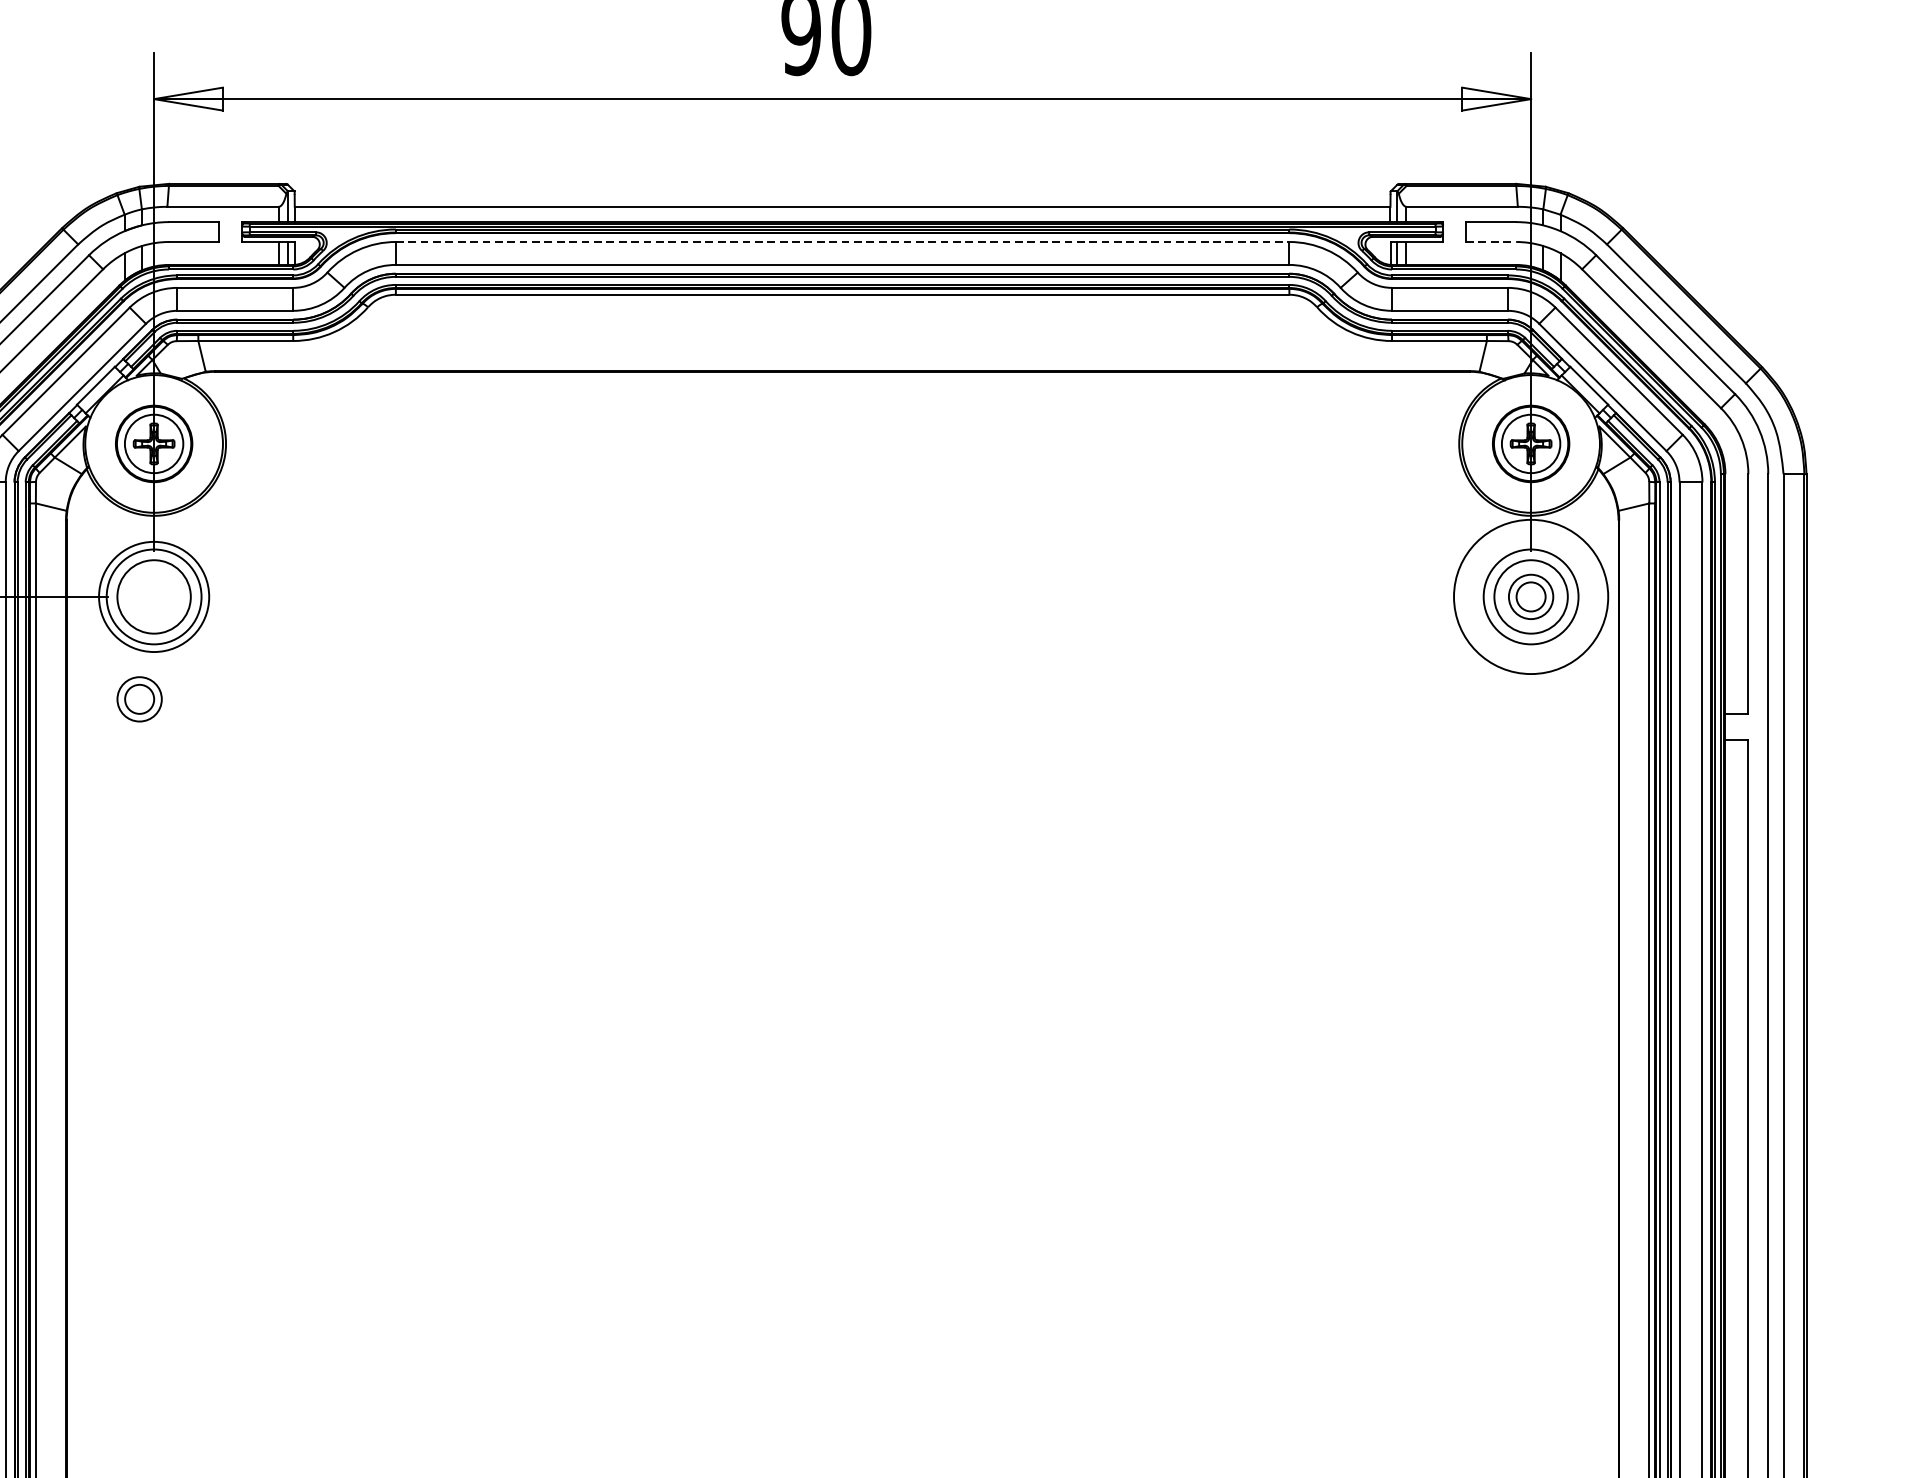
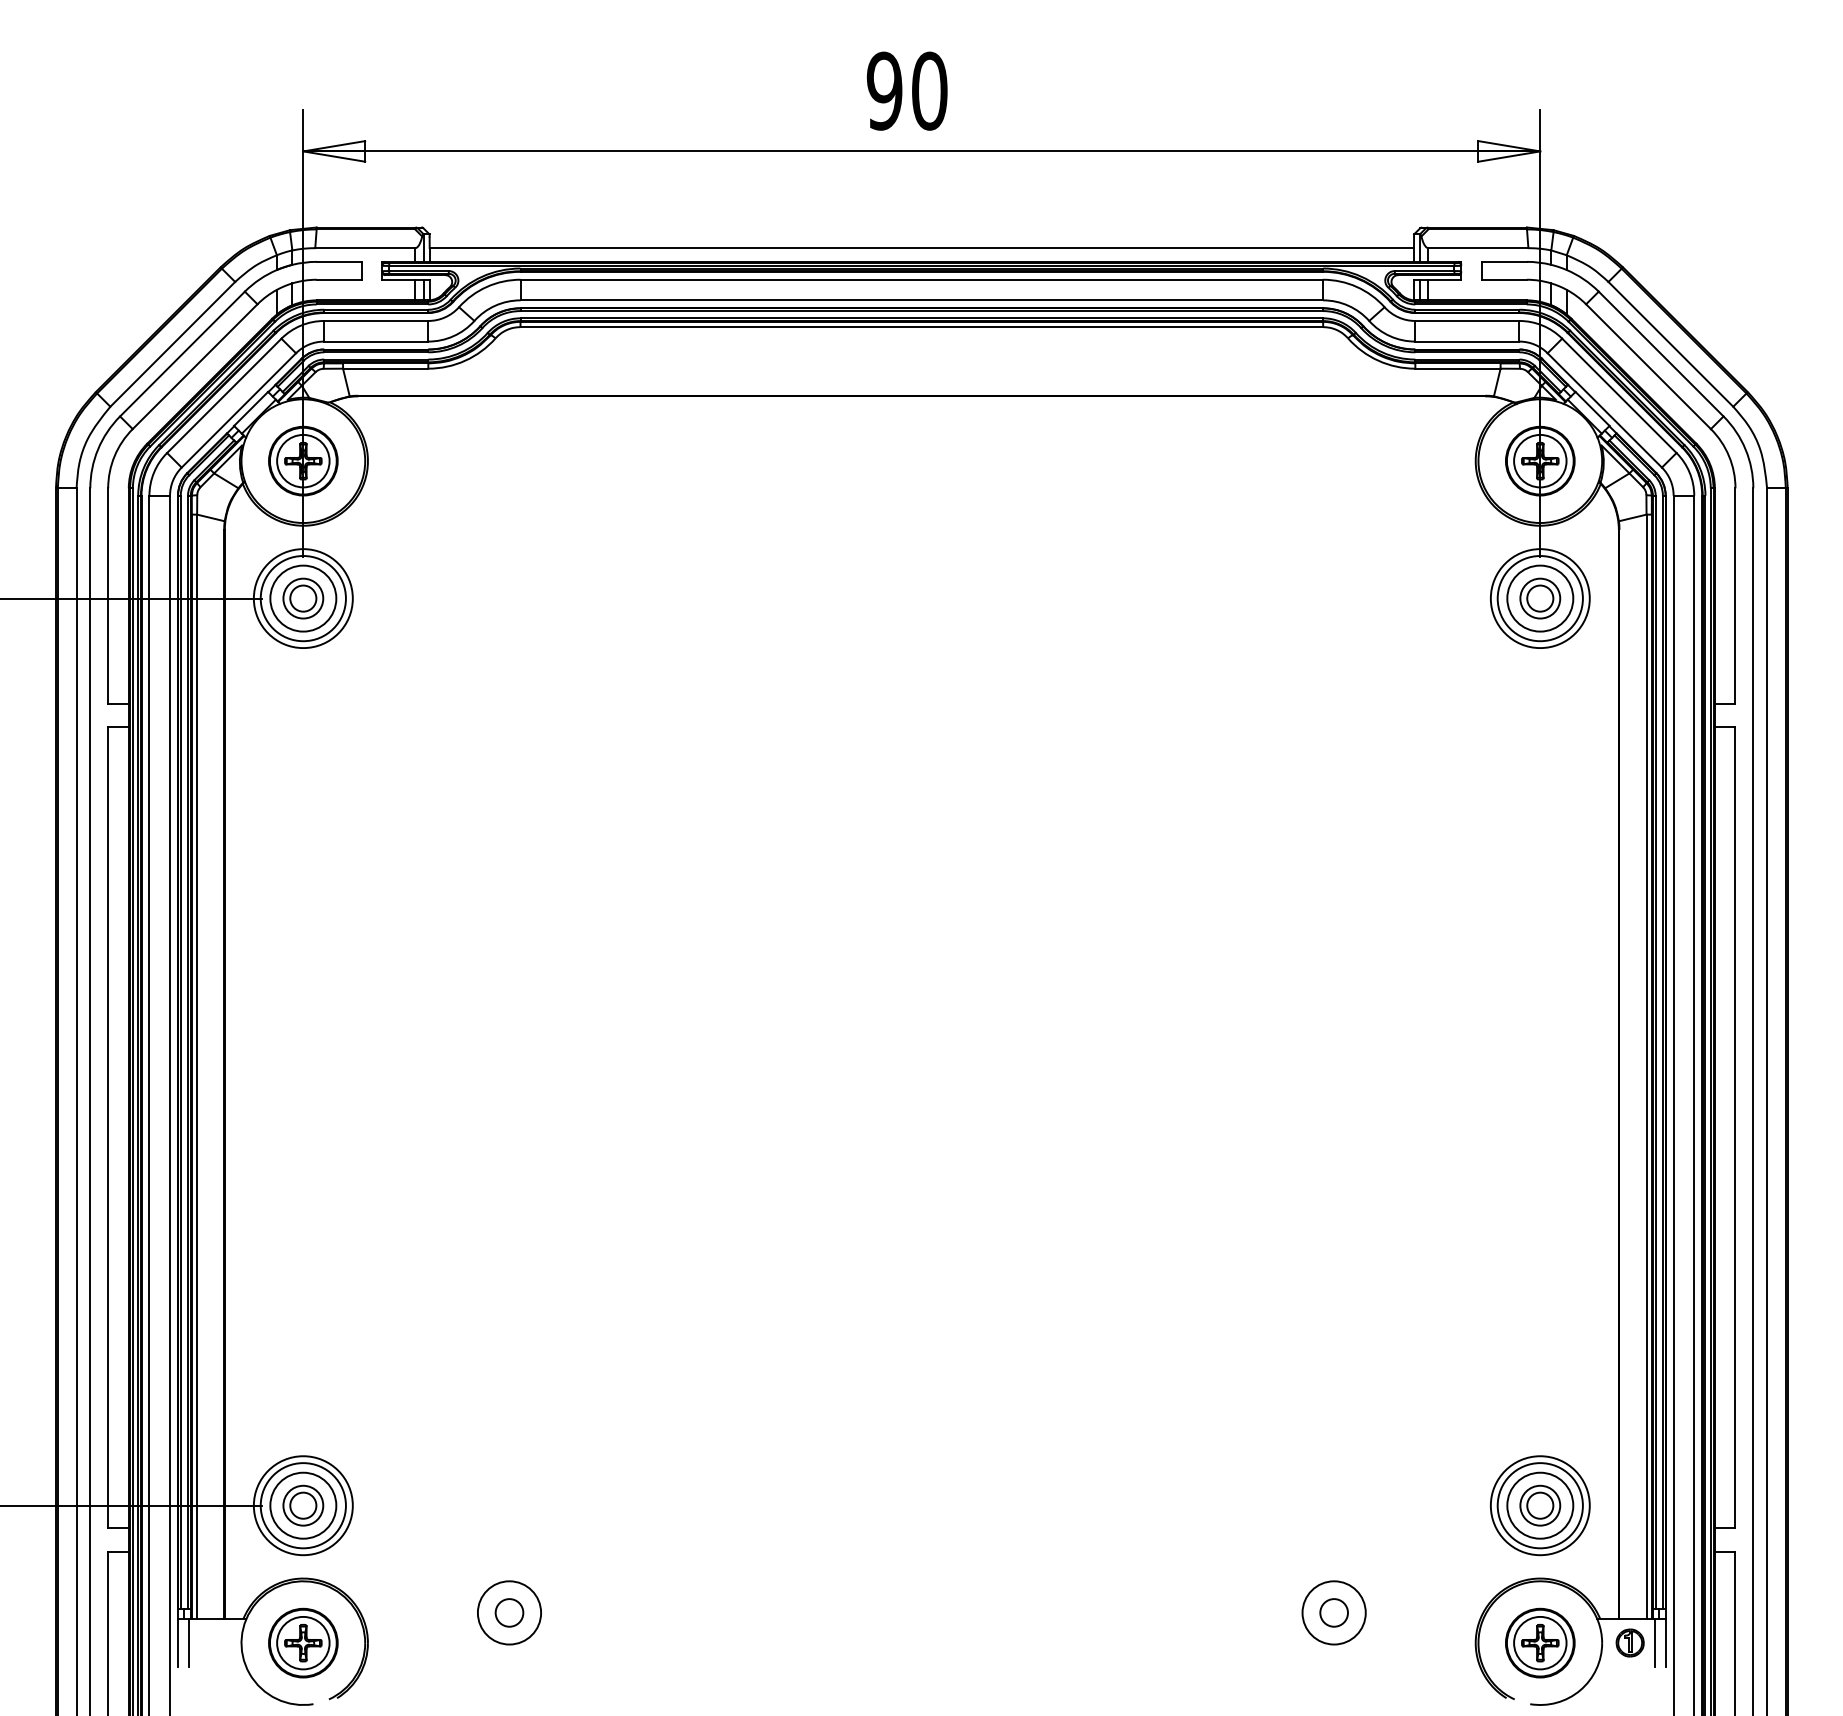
line: (843, 241) -> (922, 279), dashed -> solid
line: (1491, 241) -> (1504, 279), dashed -> solid
circle: (1530, 596) -> (1539, 598), size x0.71
part: (139, 699) -> (303, 598), moved

